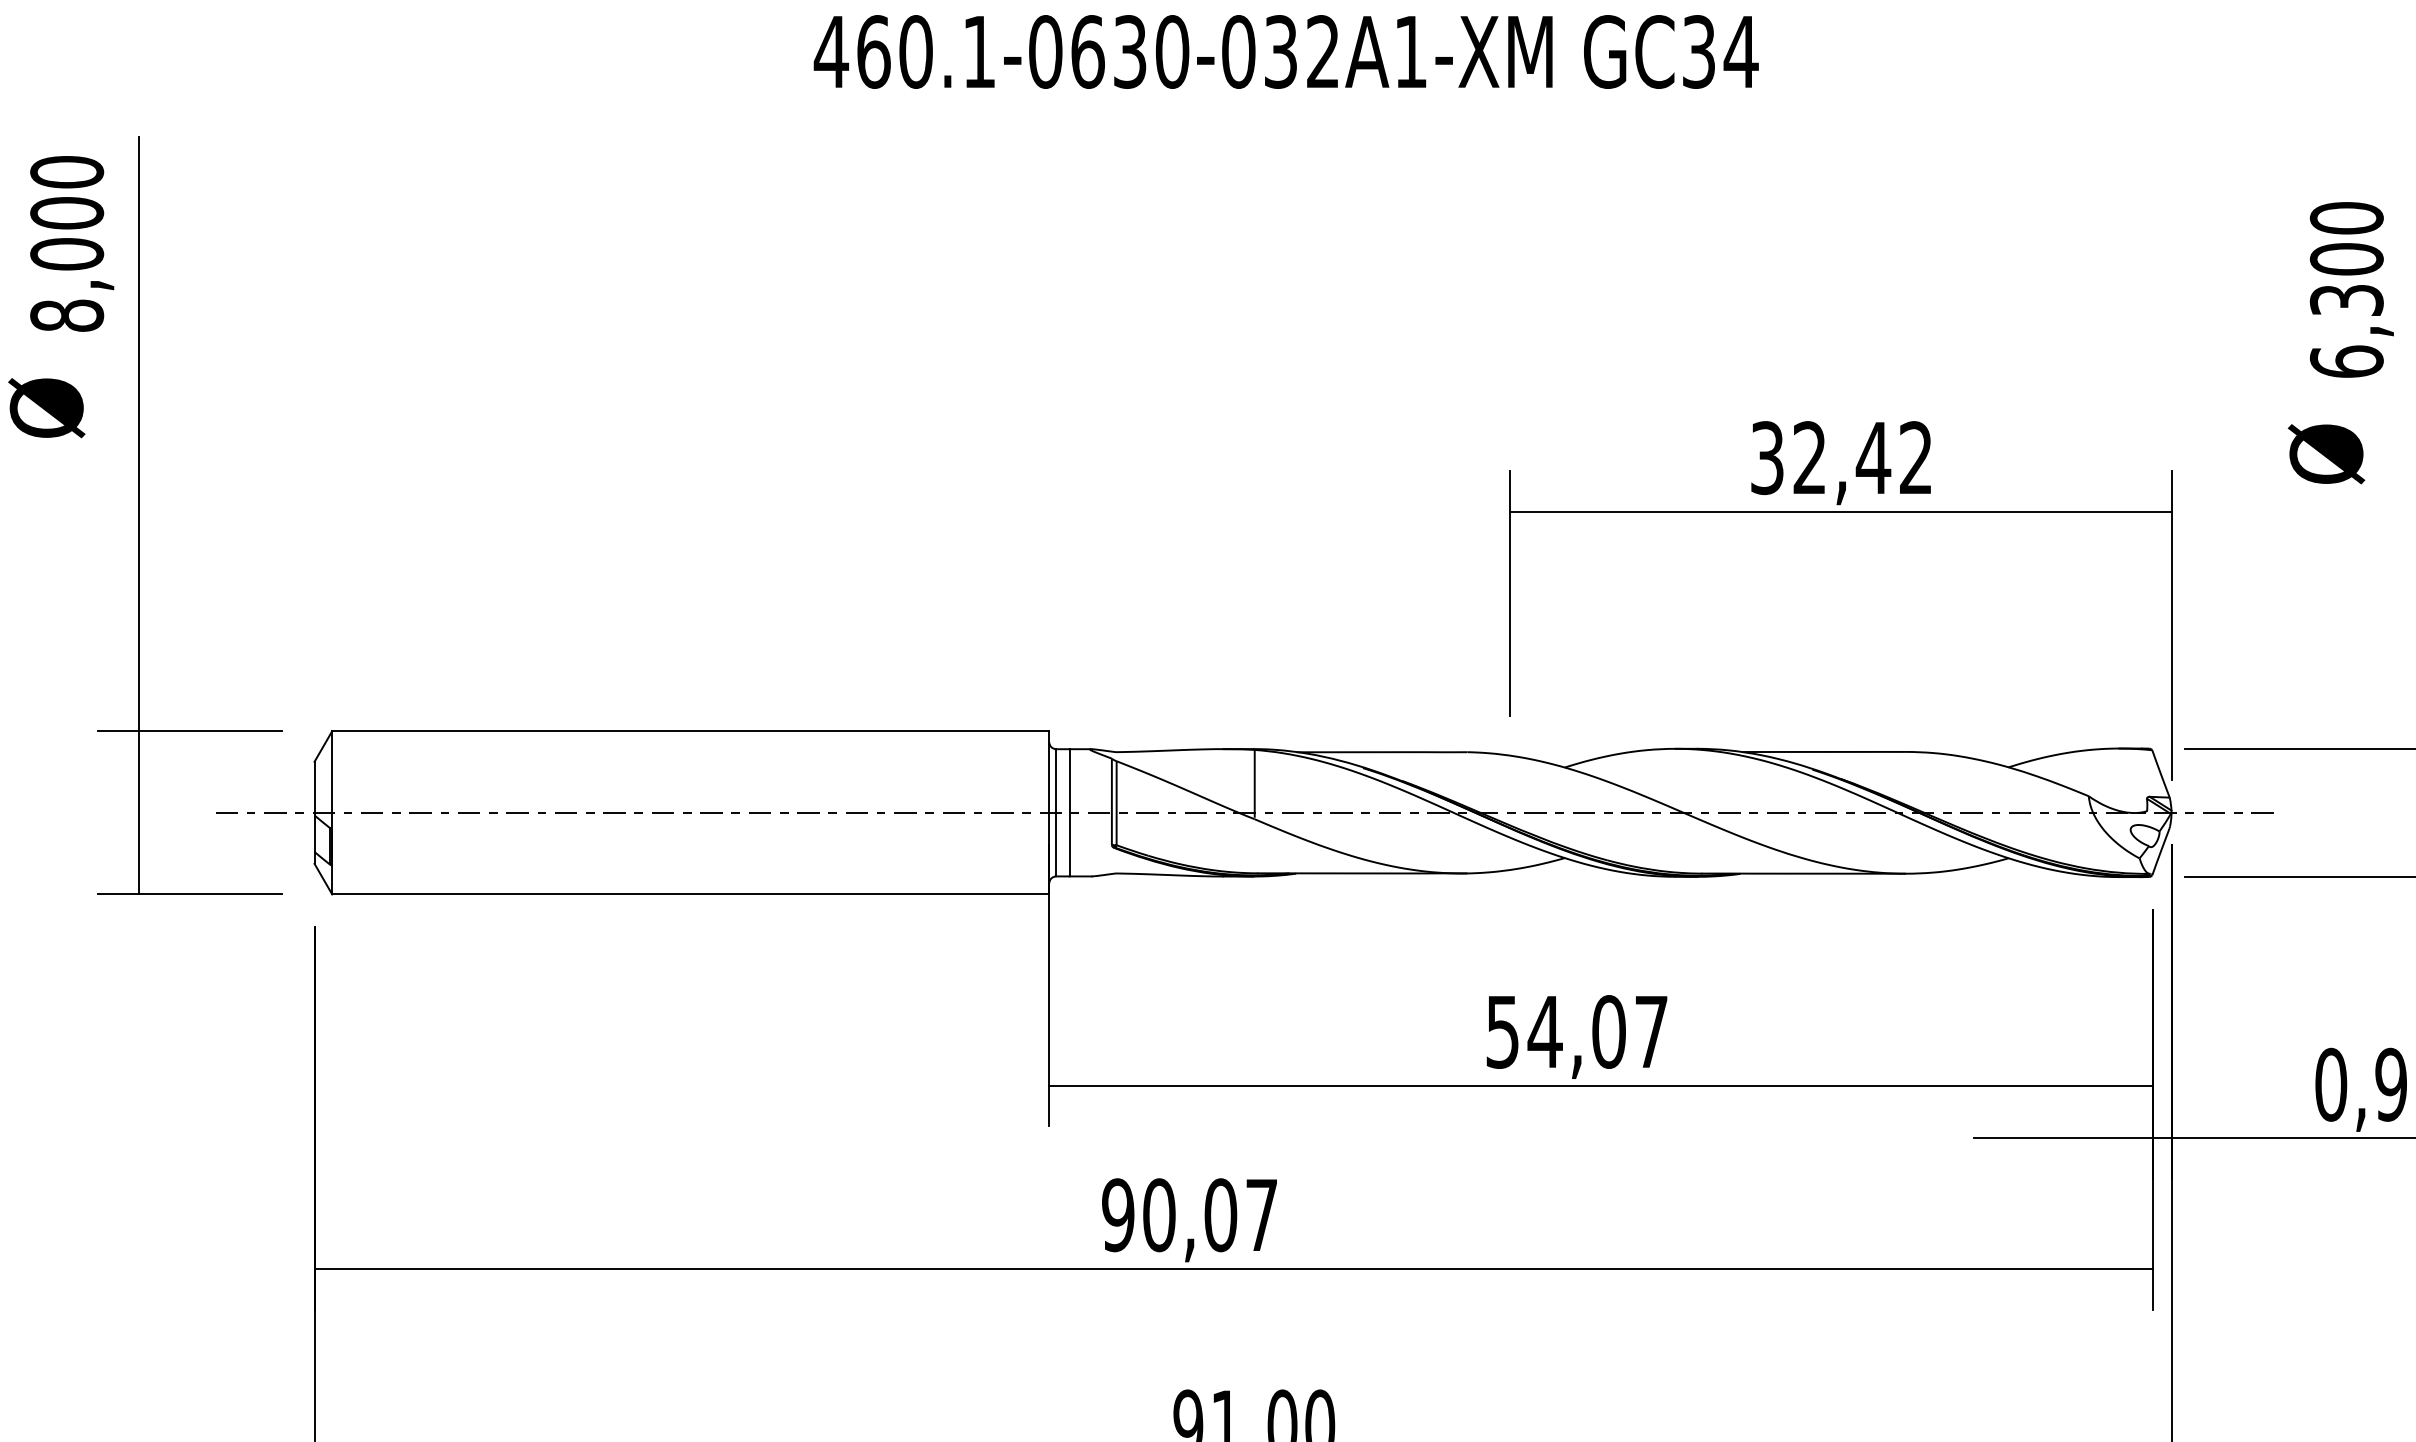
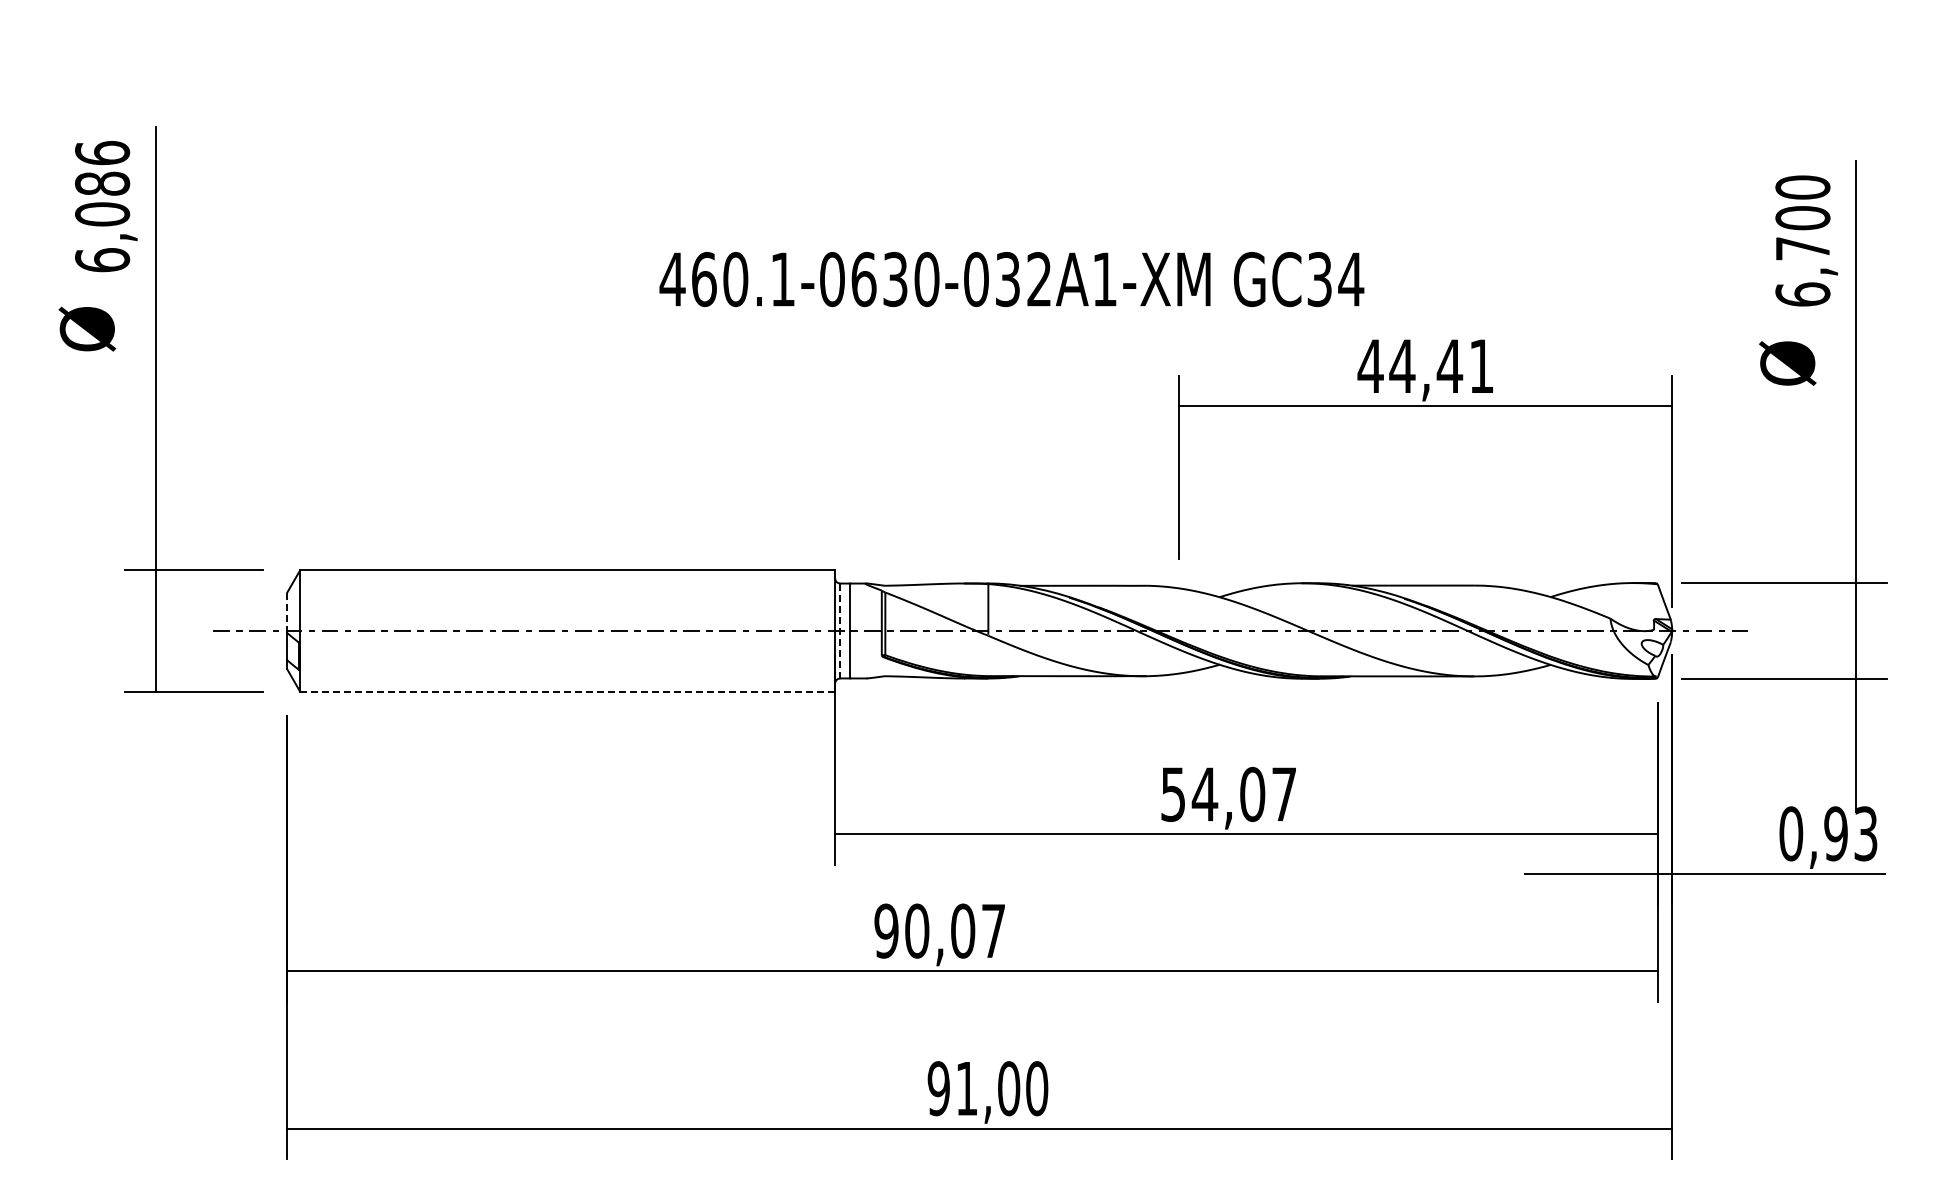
text: (1285, 51) -> (1011, 279), moved
text: (67, 243) -> (102, 206), 8,000 -> 6,086
text: (2346, 300) -> (1802, 248), 6,300 -> 6,700
text: (1839, 456) -> (1424, 365), 32,42 -> 44,41
line: (315, 789) -> (287, 613), solid -> dashed
line: (1056, 813) -> (840, 631), solid -> dashed
line: (691, 893) -> (568, 691), solid -> dashed

